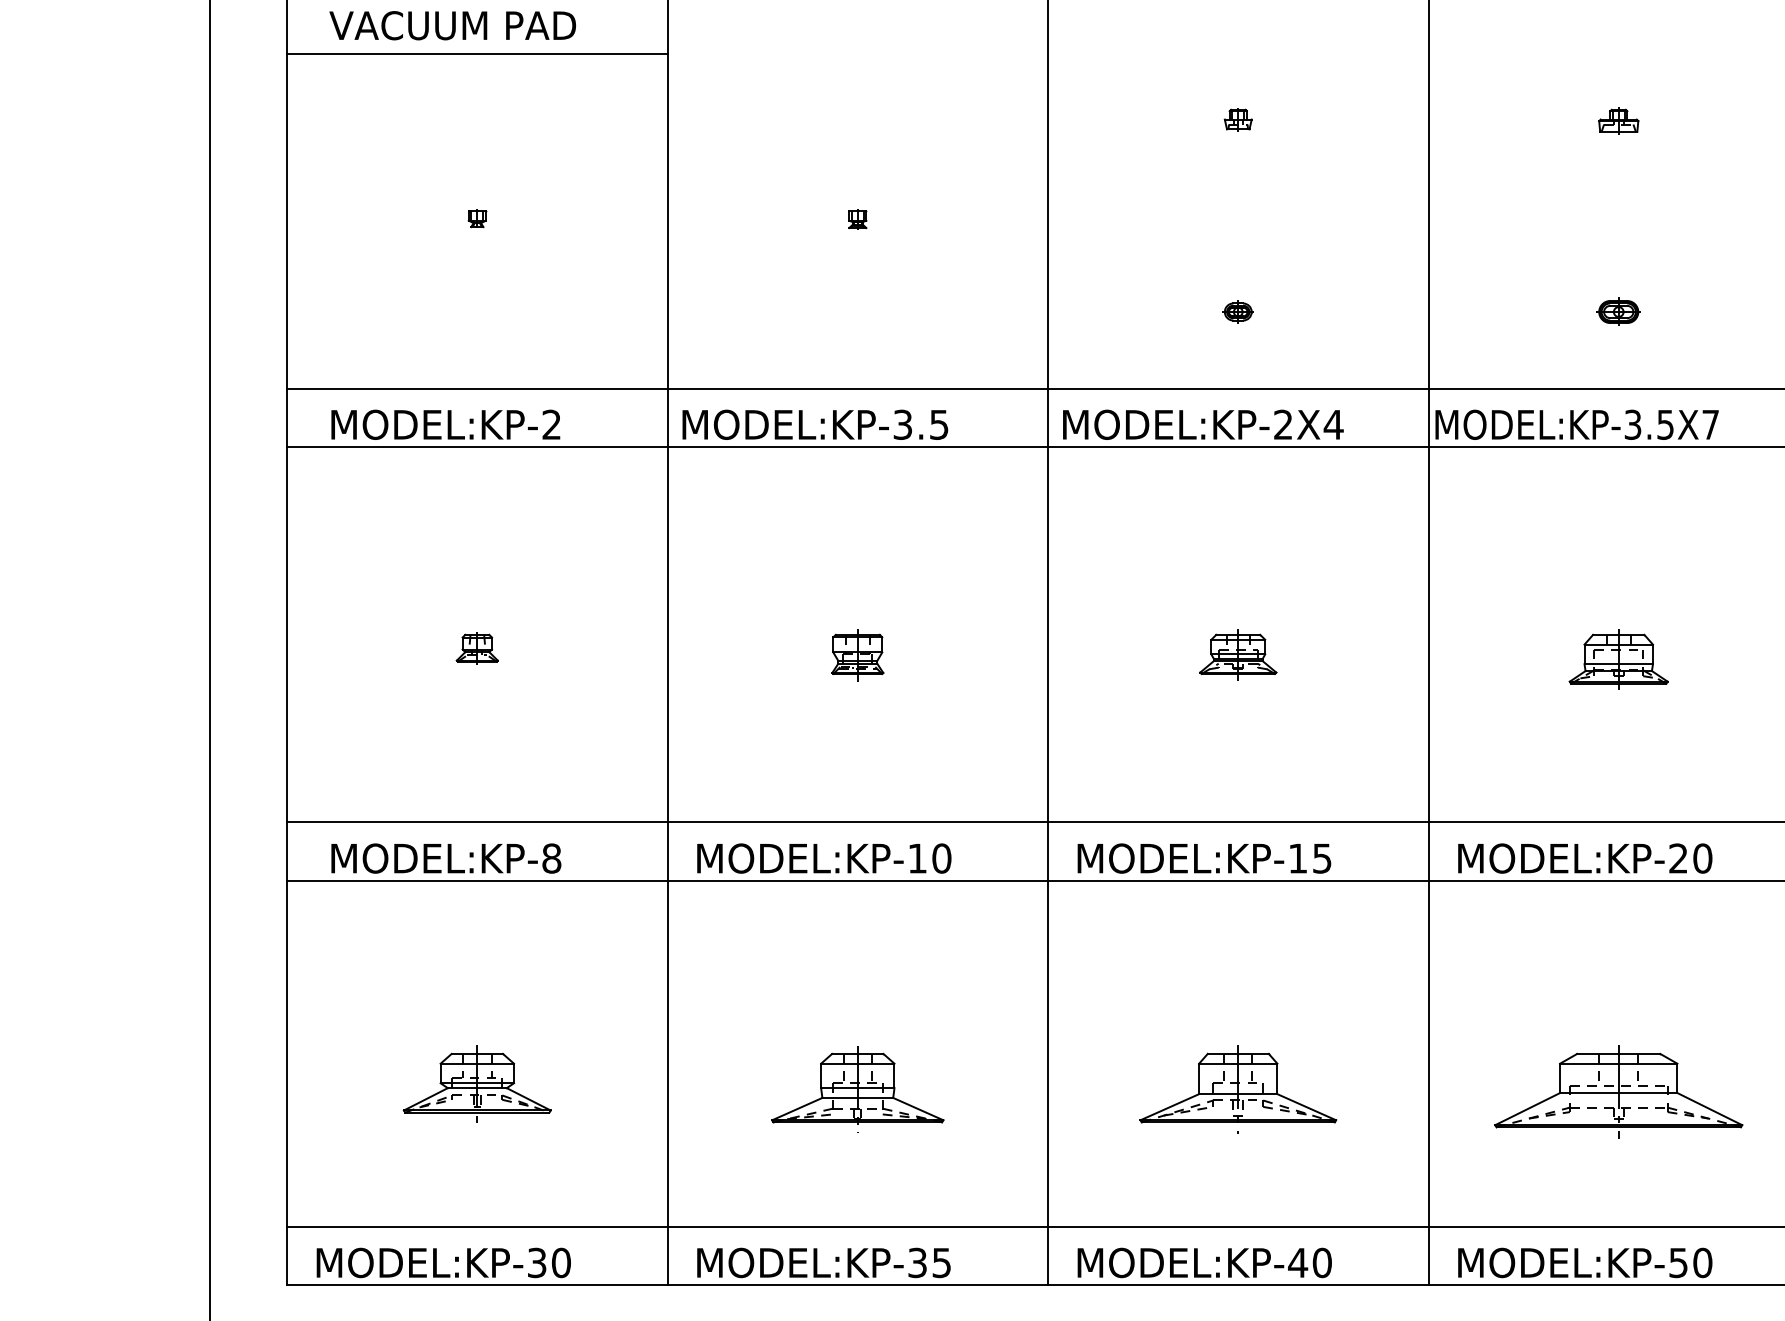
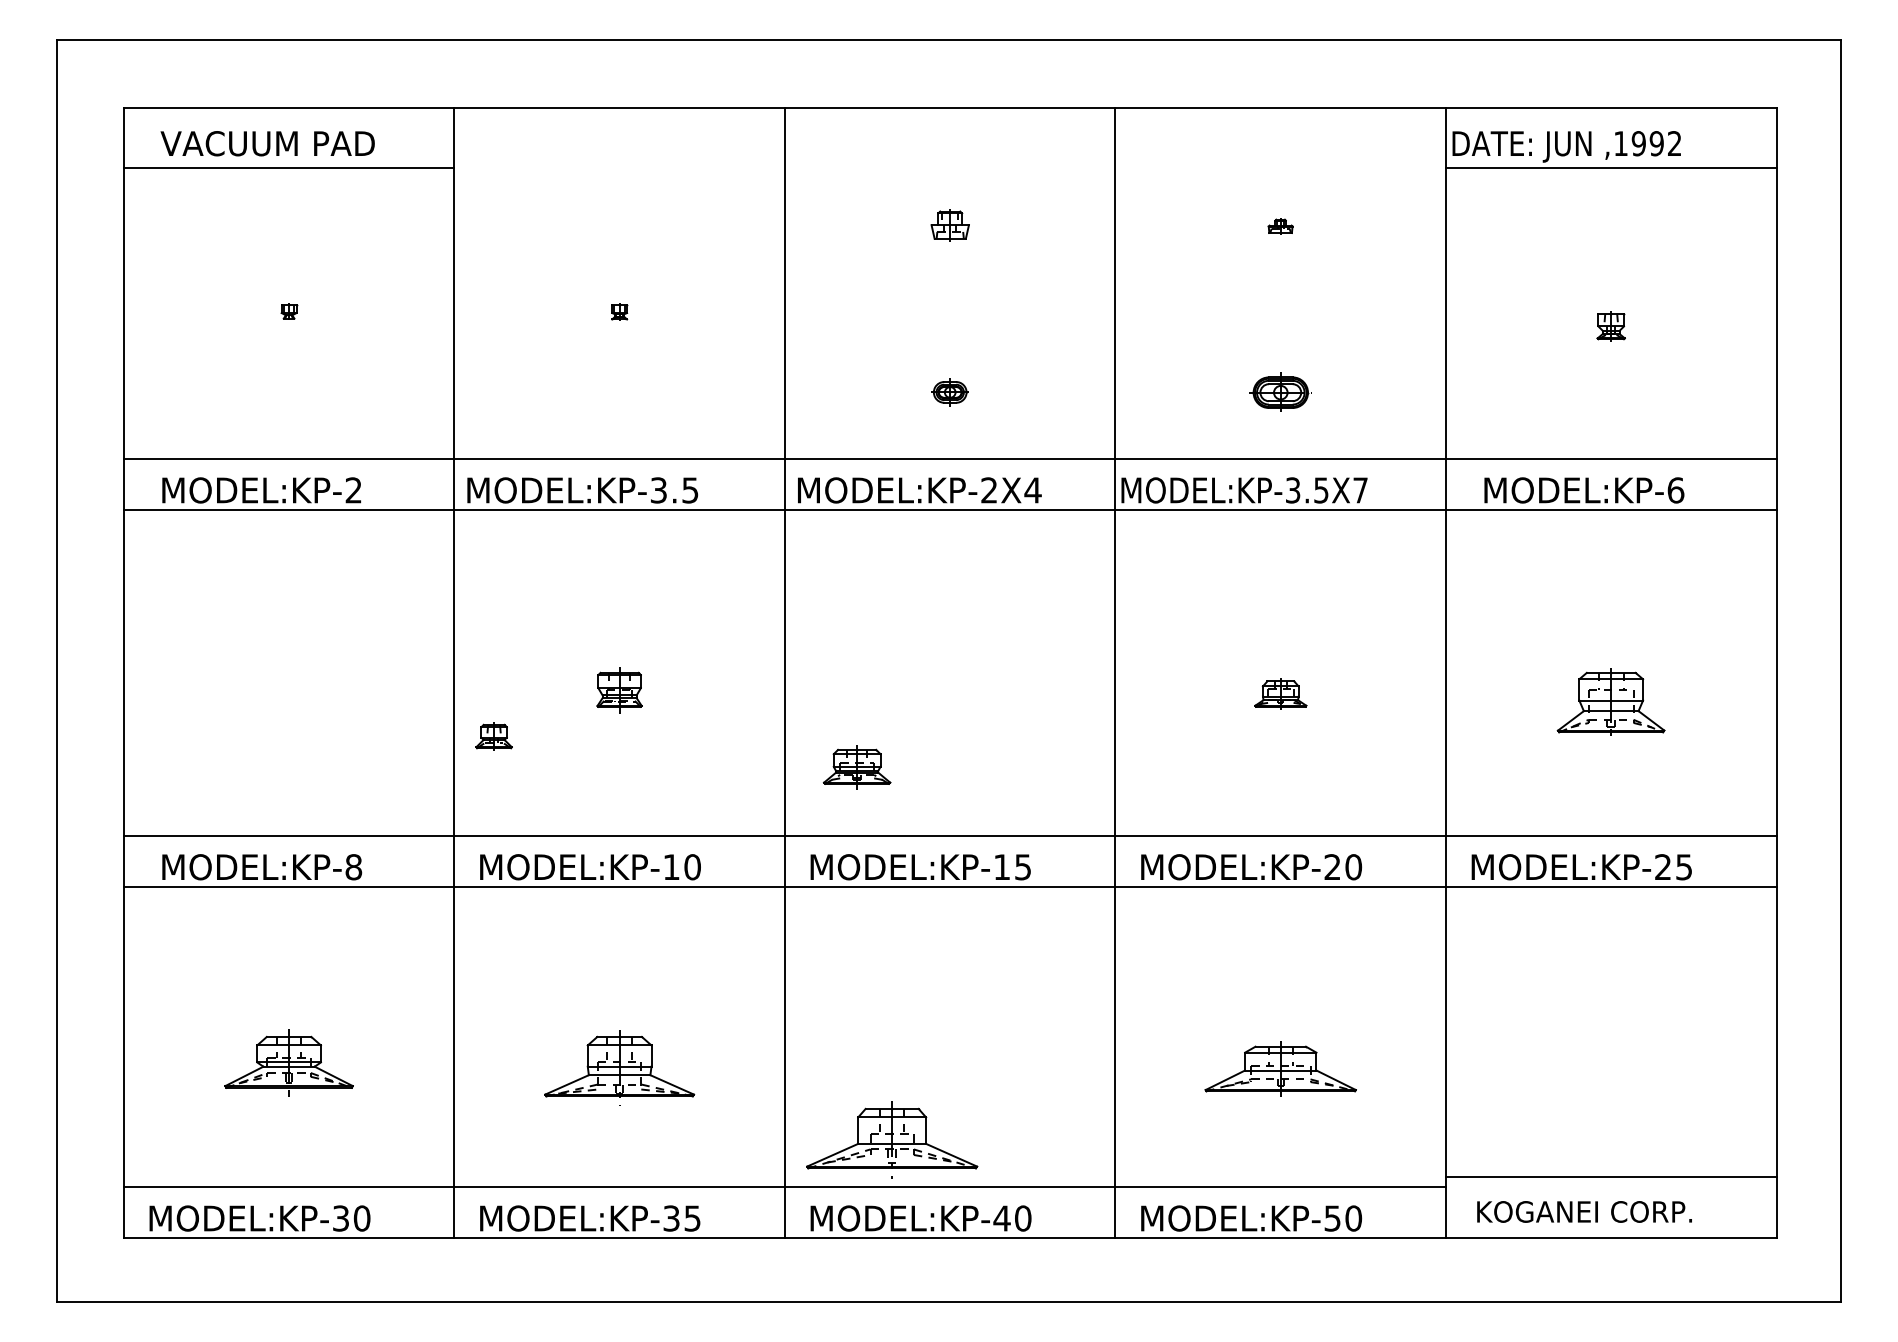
part: (1237, 119) -> (949, 225), size x1.6
part: (1618, 121) -> (1280, 226), size x0.7
part: (1618, 310) -> (1280, 391), size x1.6
part: (1237, 312) -> (949, 392), size x1.4
part: (476, 648) -> (493, 736), moved
part: (1237, 655) -> (856, 767), moved
part: (1618, 658) -> (1280, 693), size x0.6
part: (1238, 1089) -> (892, 1139), moved
part: (1618, 1091) -> (1280, 1069), size x0.7

